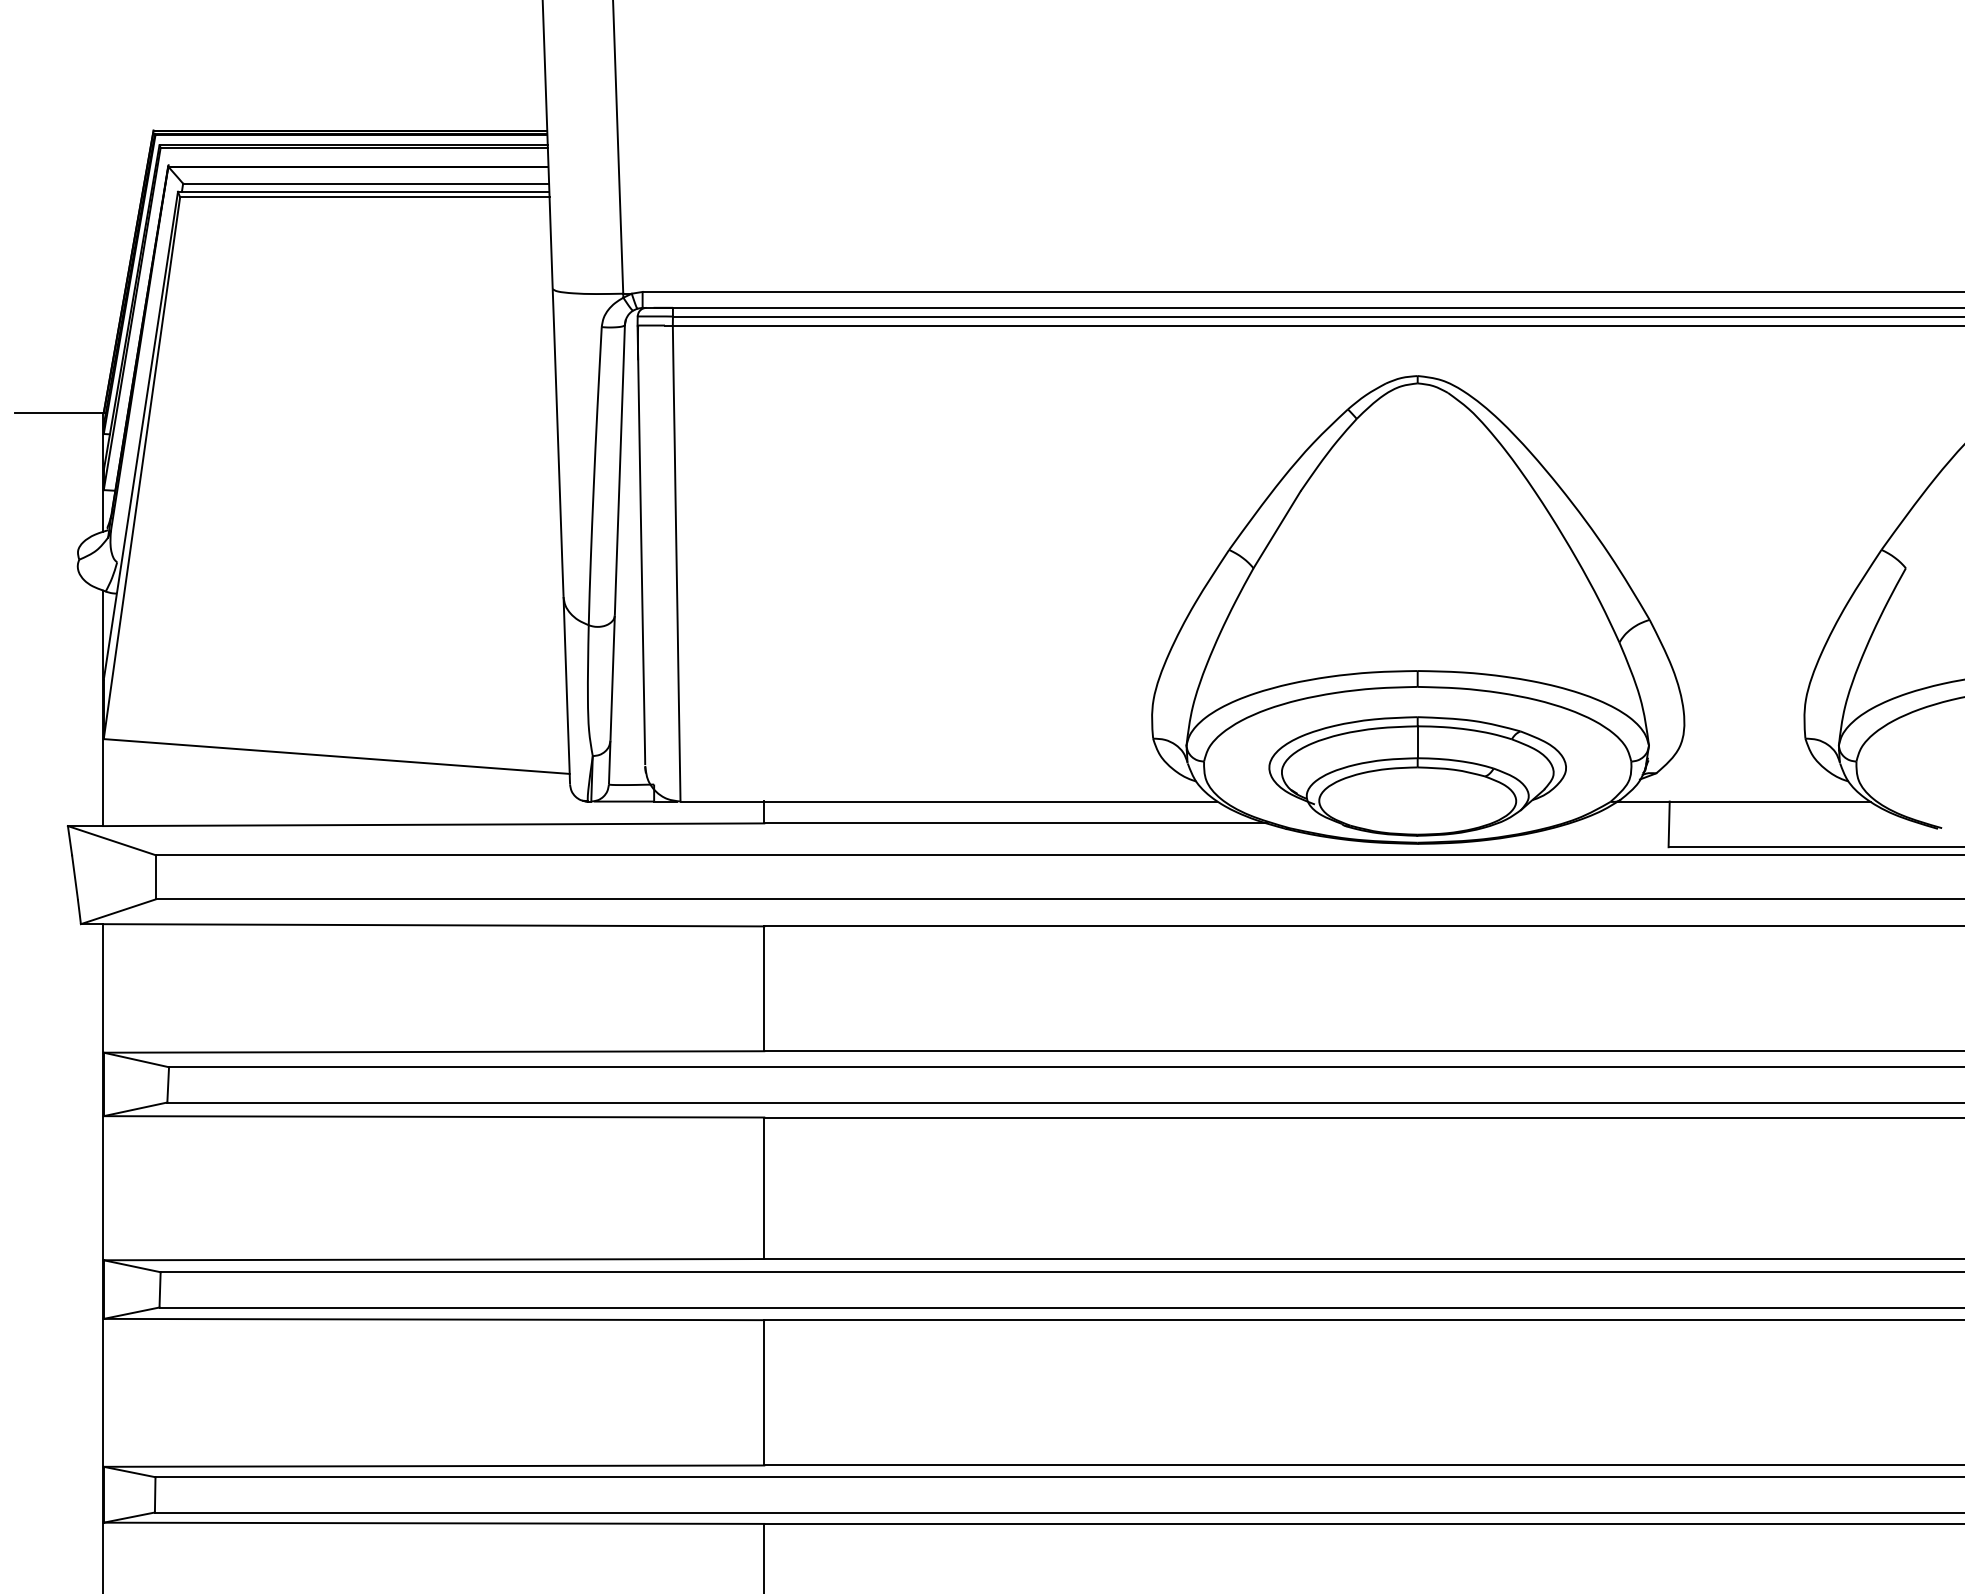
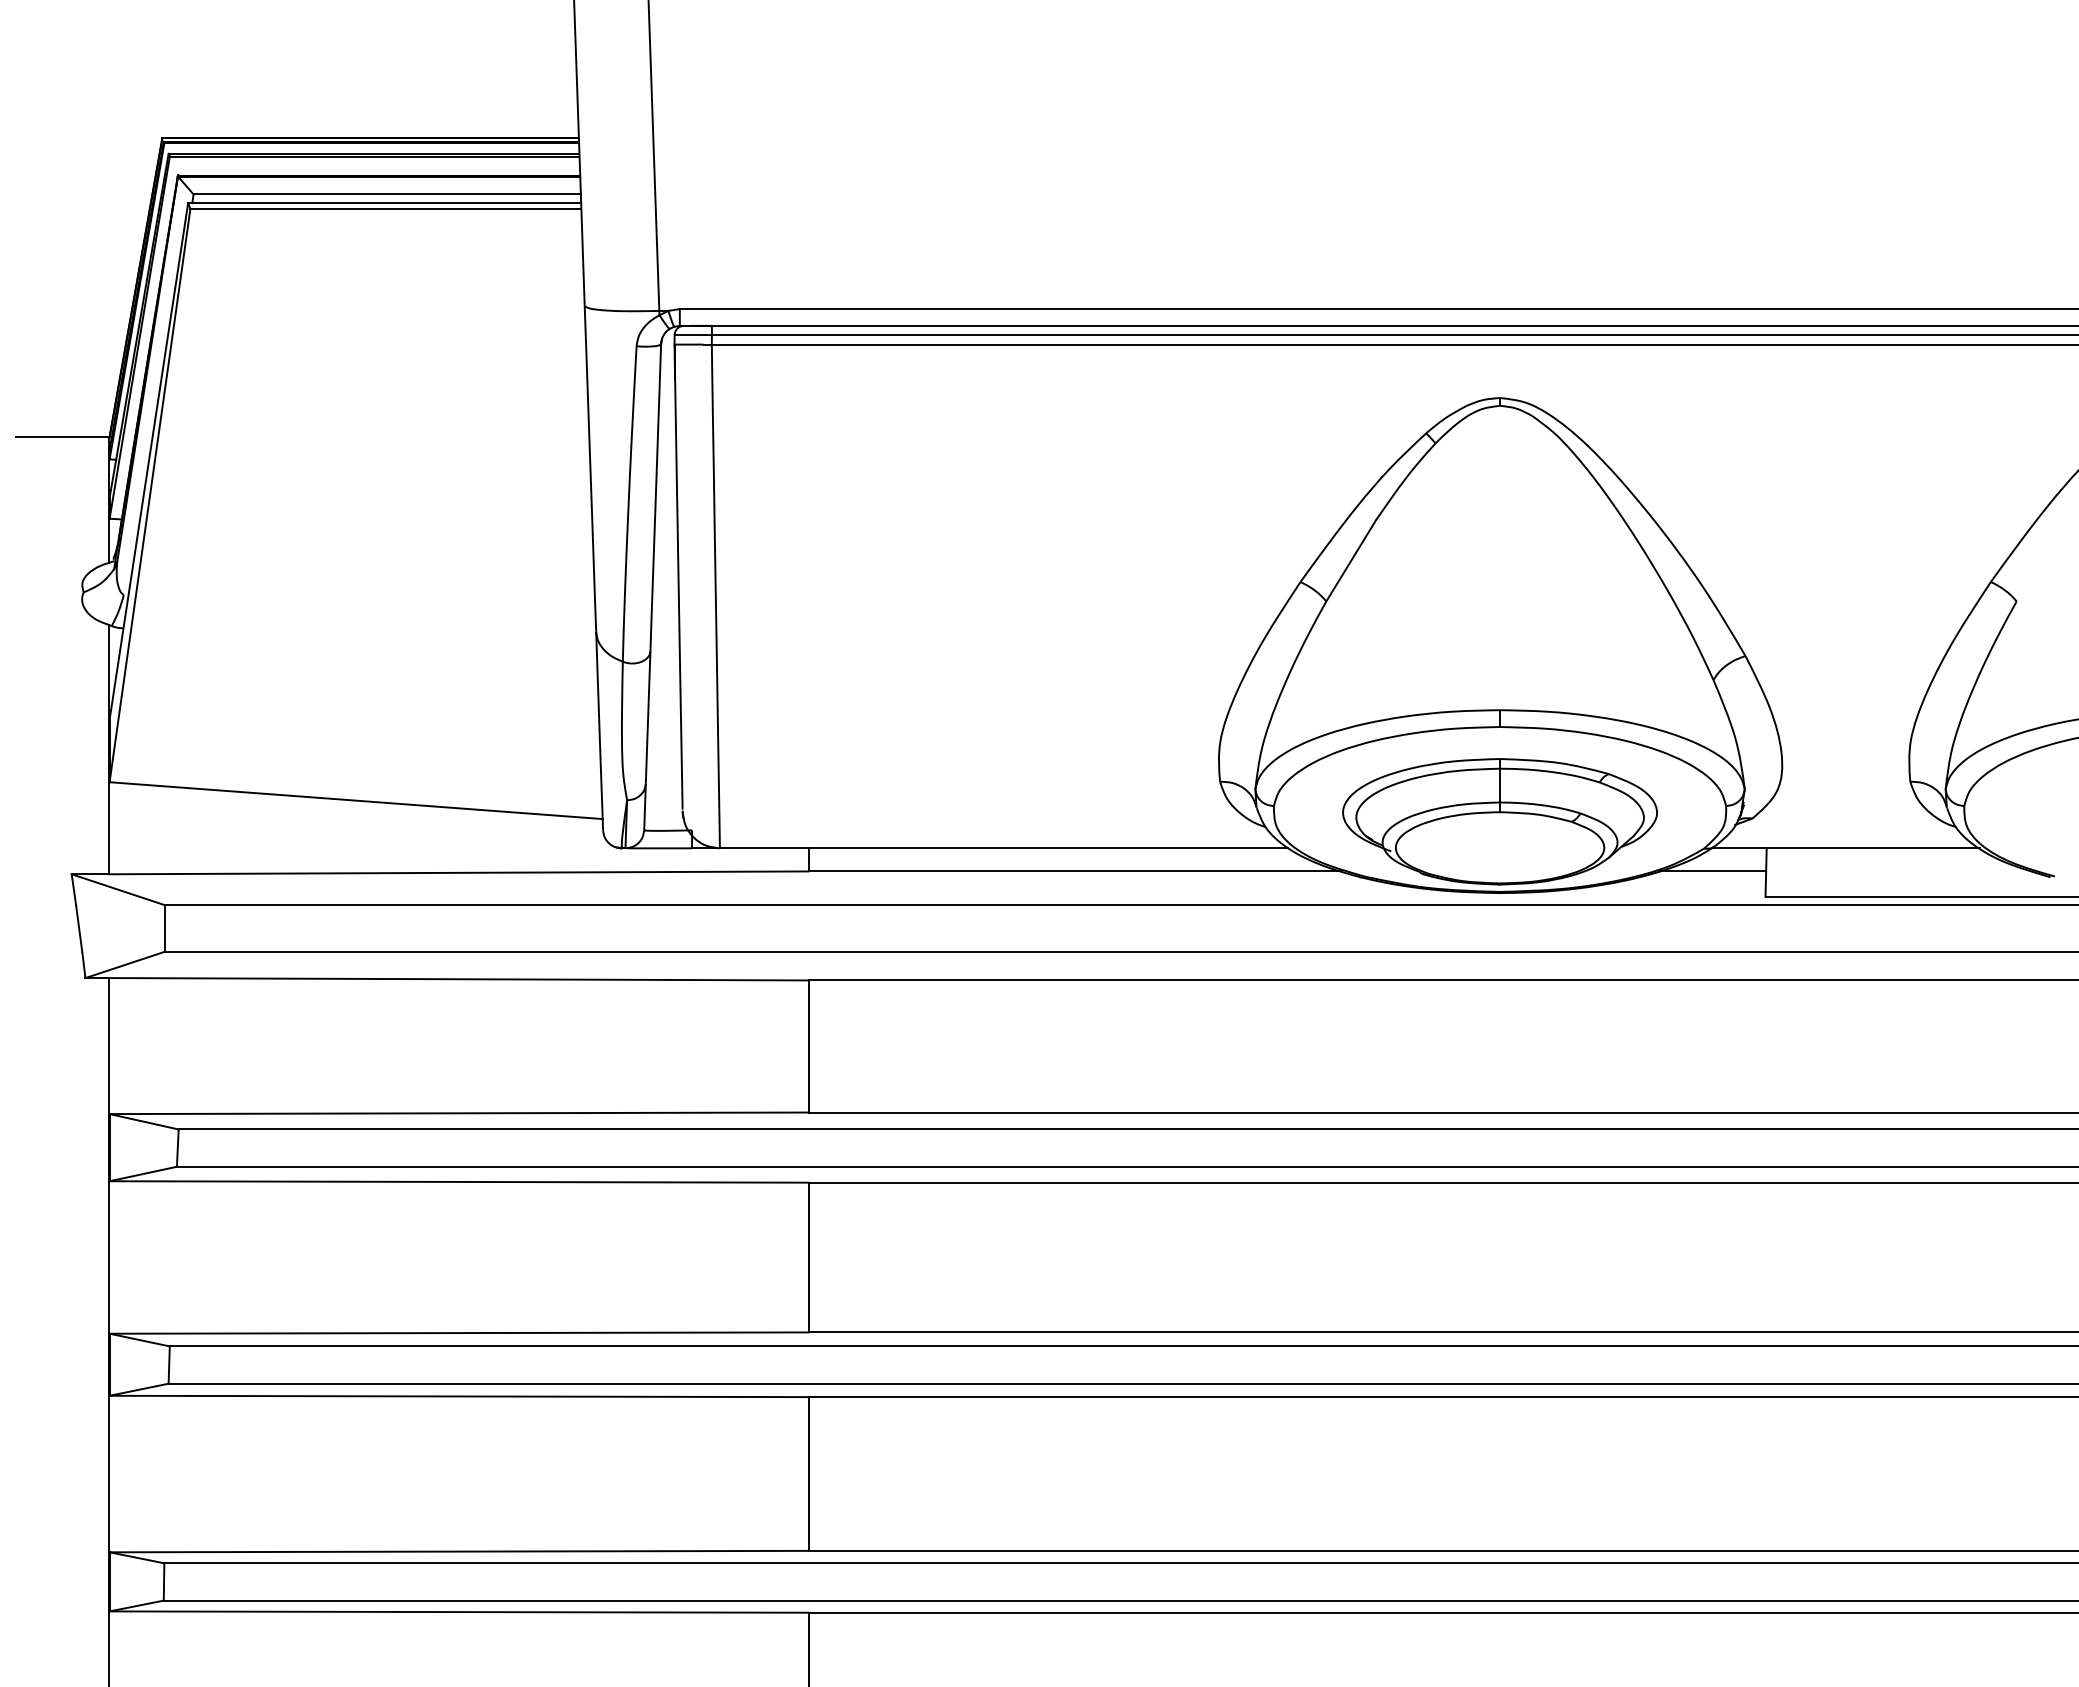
line: (1619, 823) -> (1713, 871), added

